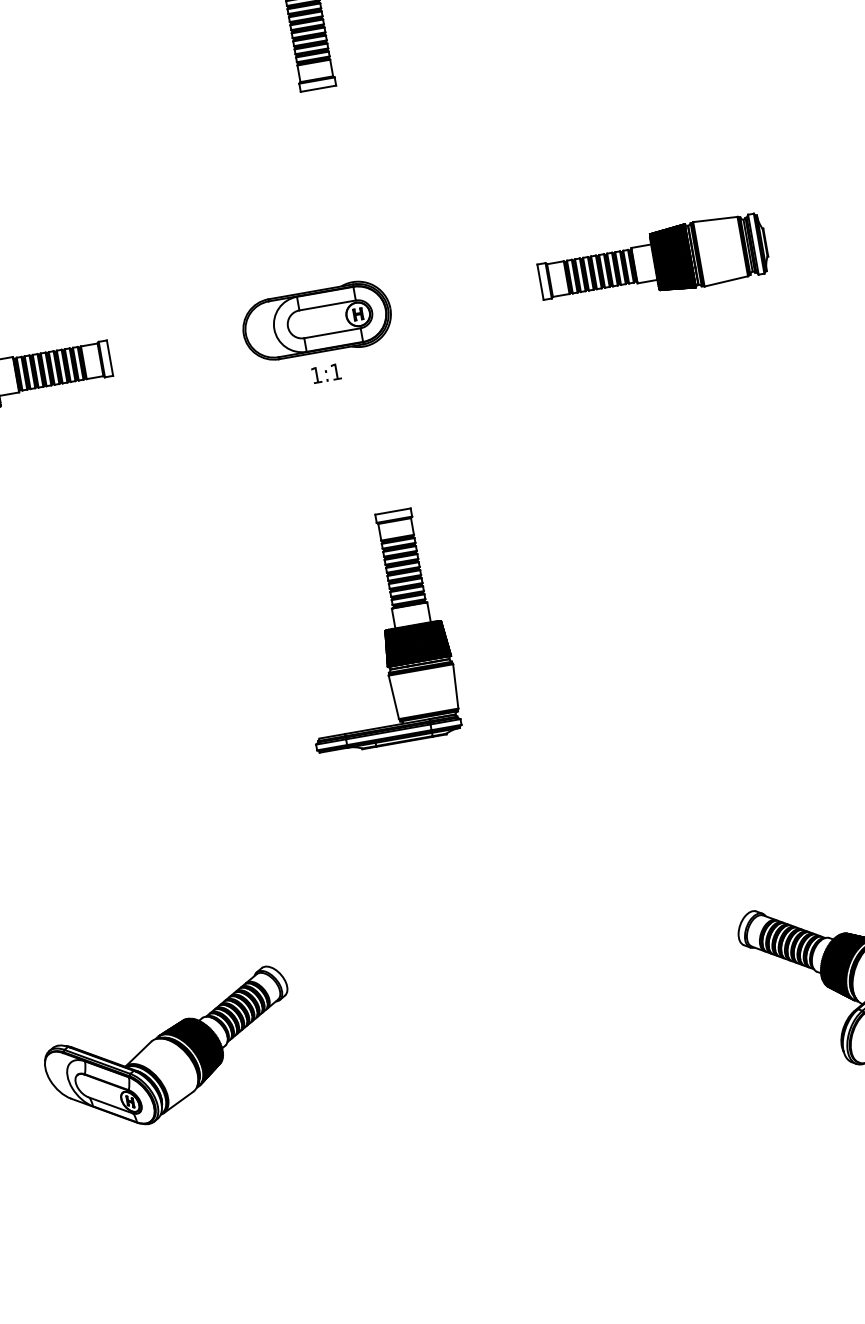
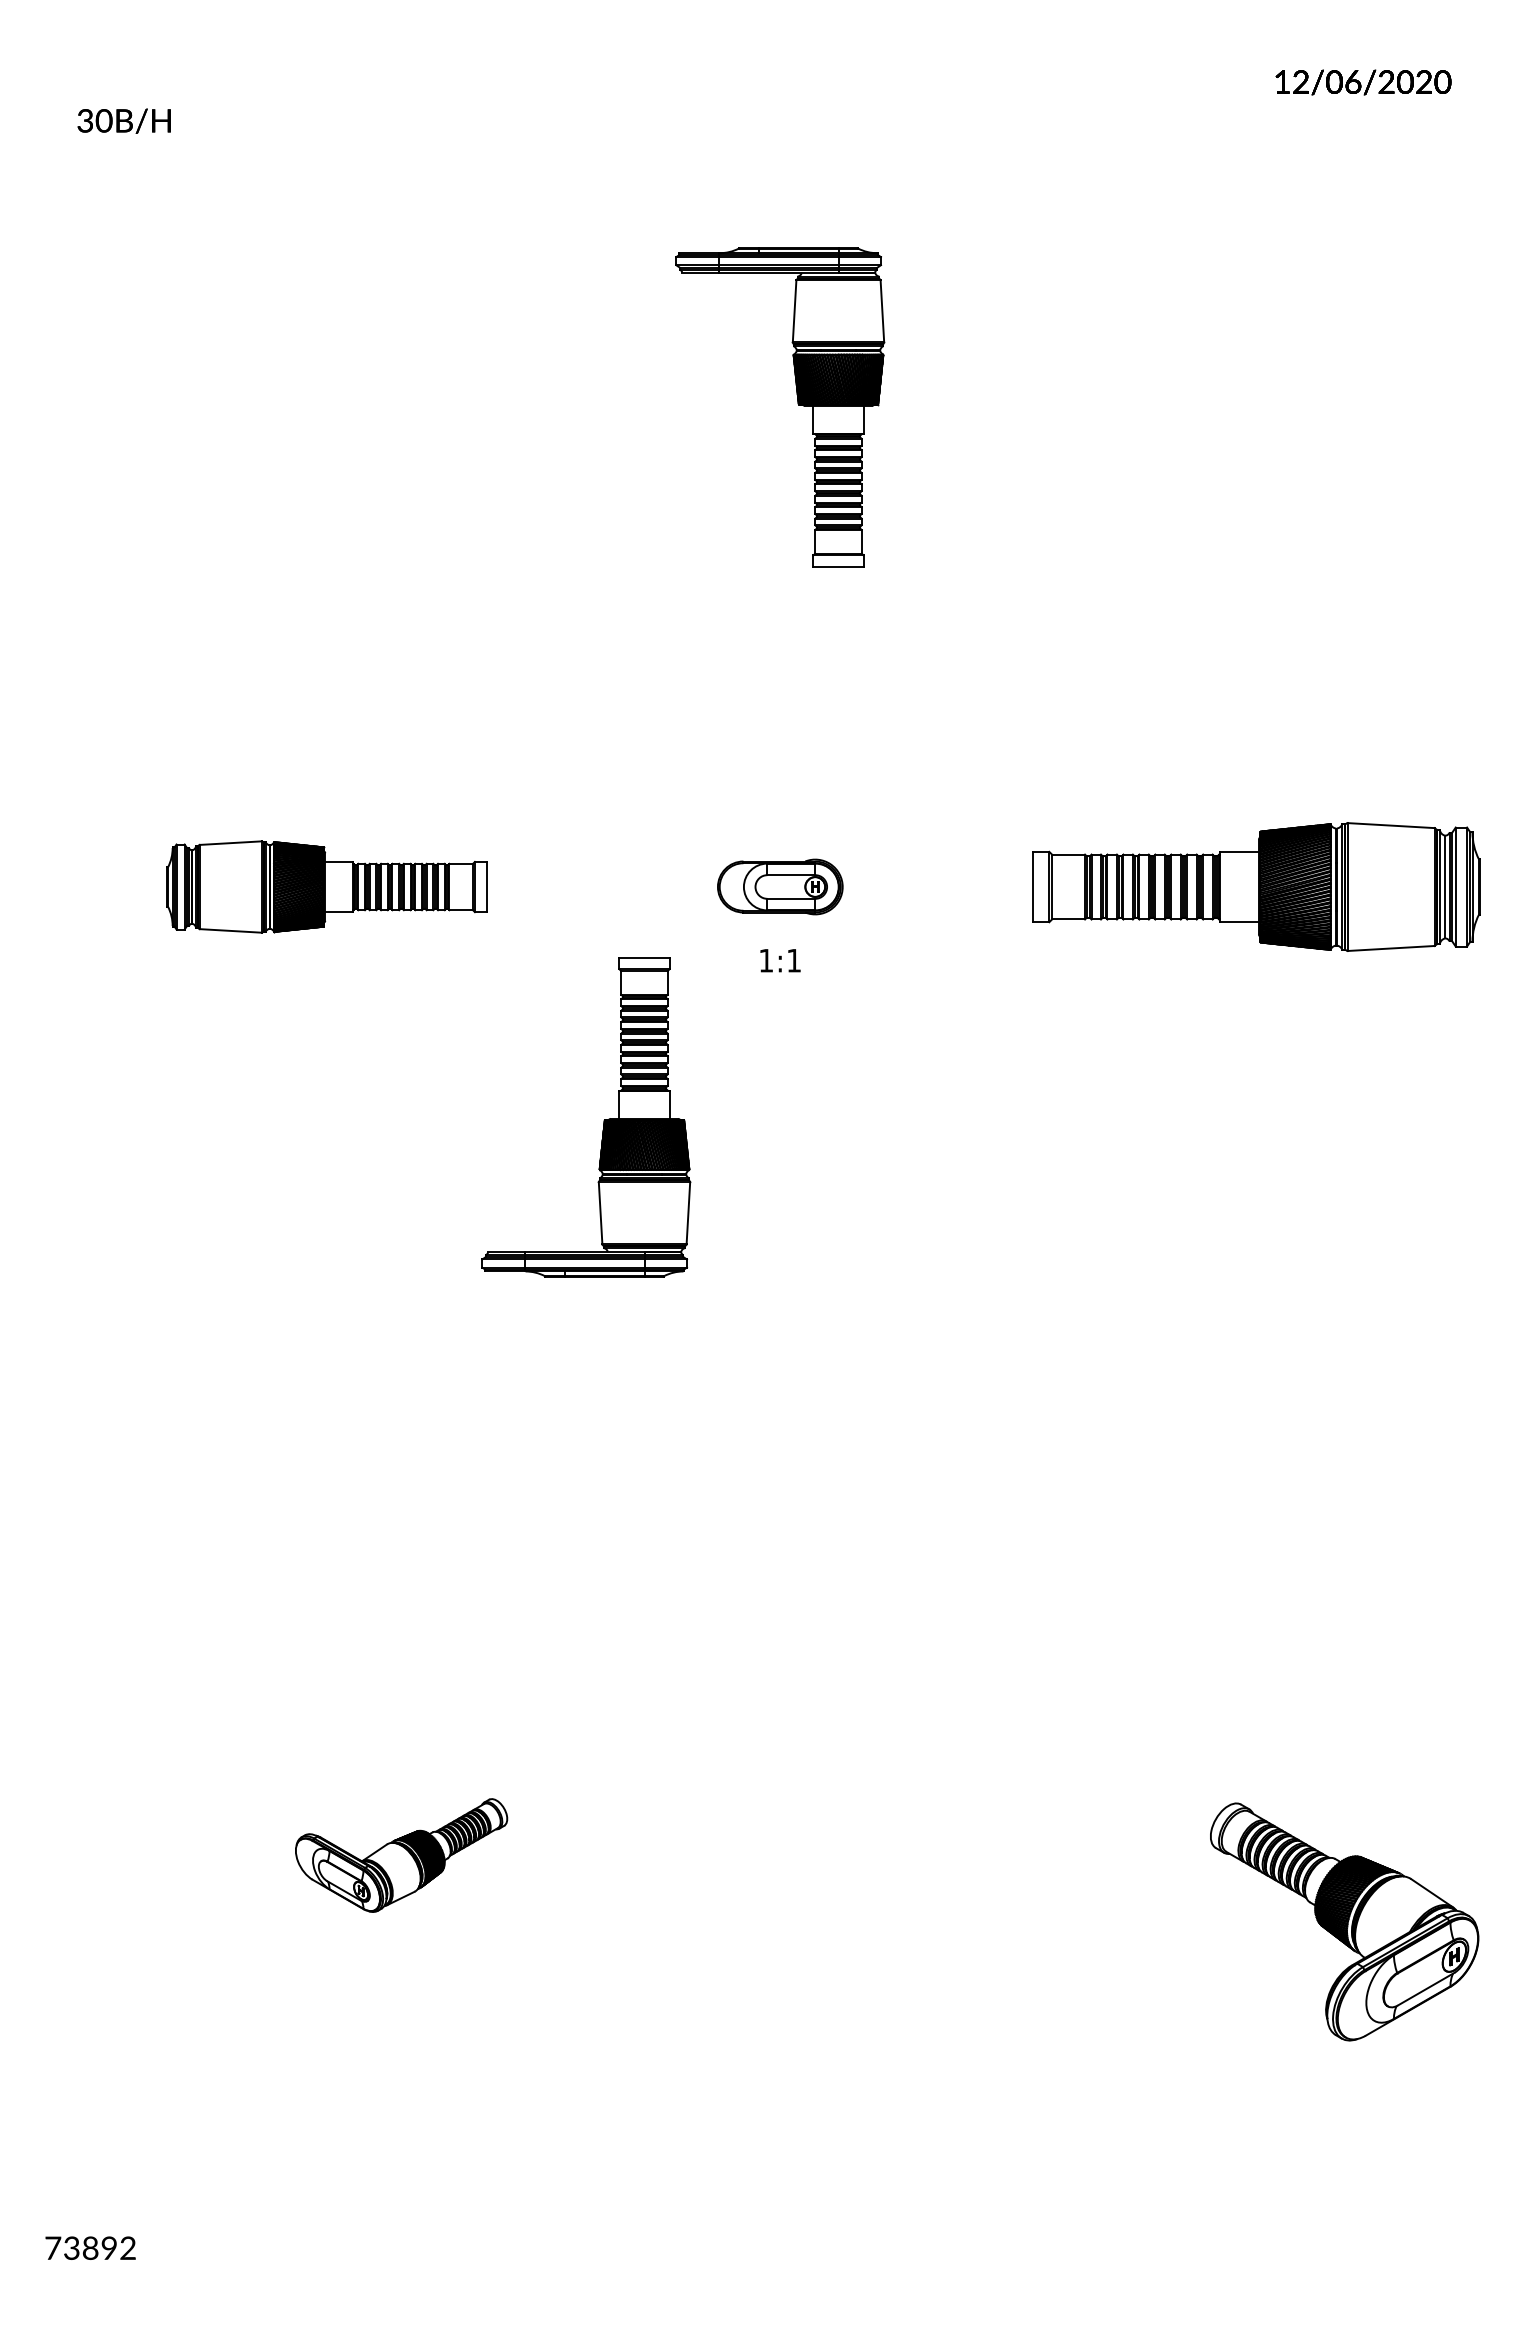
part: (652, 262) -> (1256, 886), size x1.4
part: (317, 321) -> (780, 886), size x0.6
part: (384, 631) -> (603, 1120), moved
part: (170, 1051) -> (401, 1855), size x0.6

